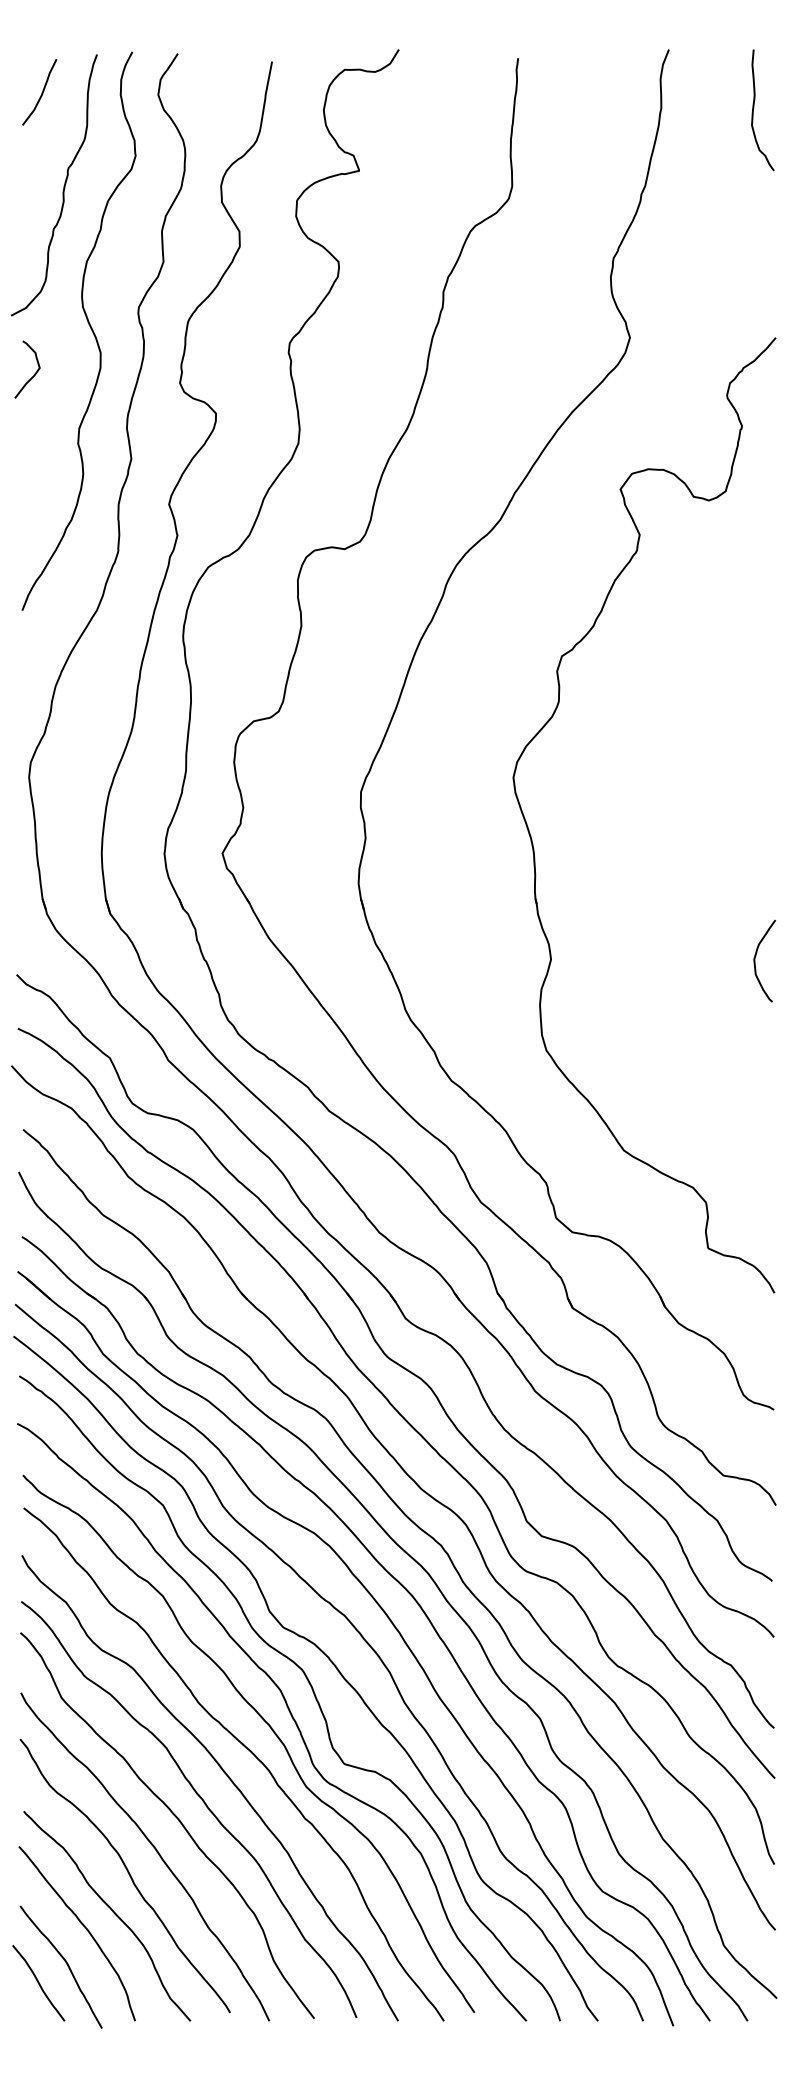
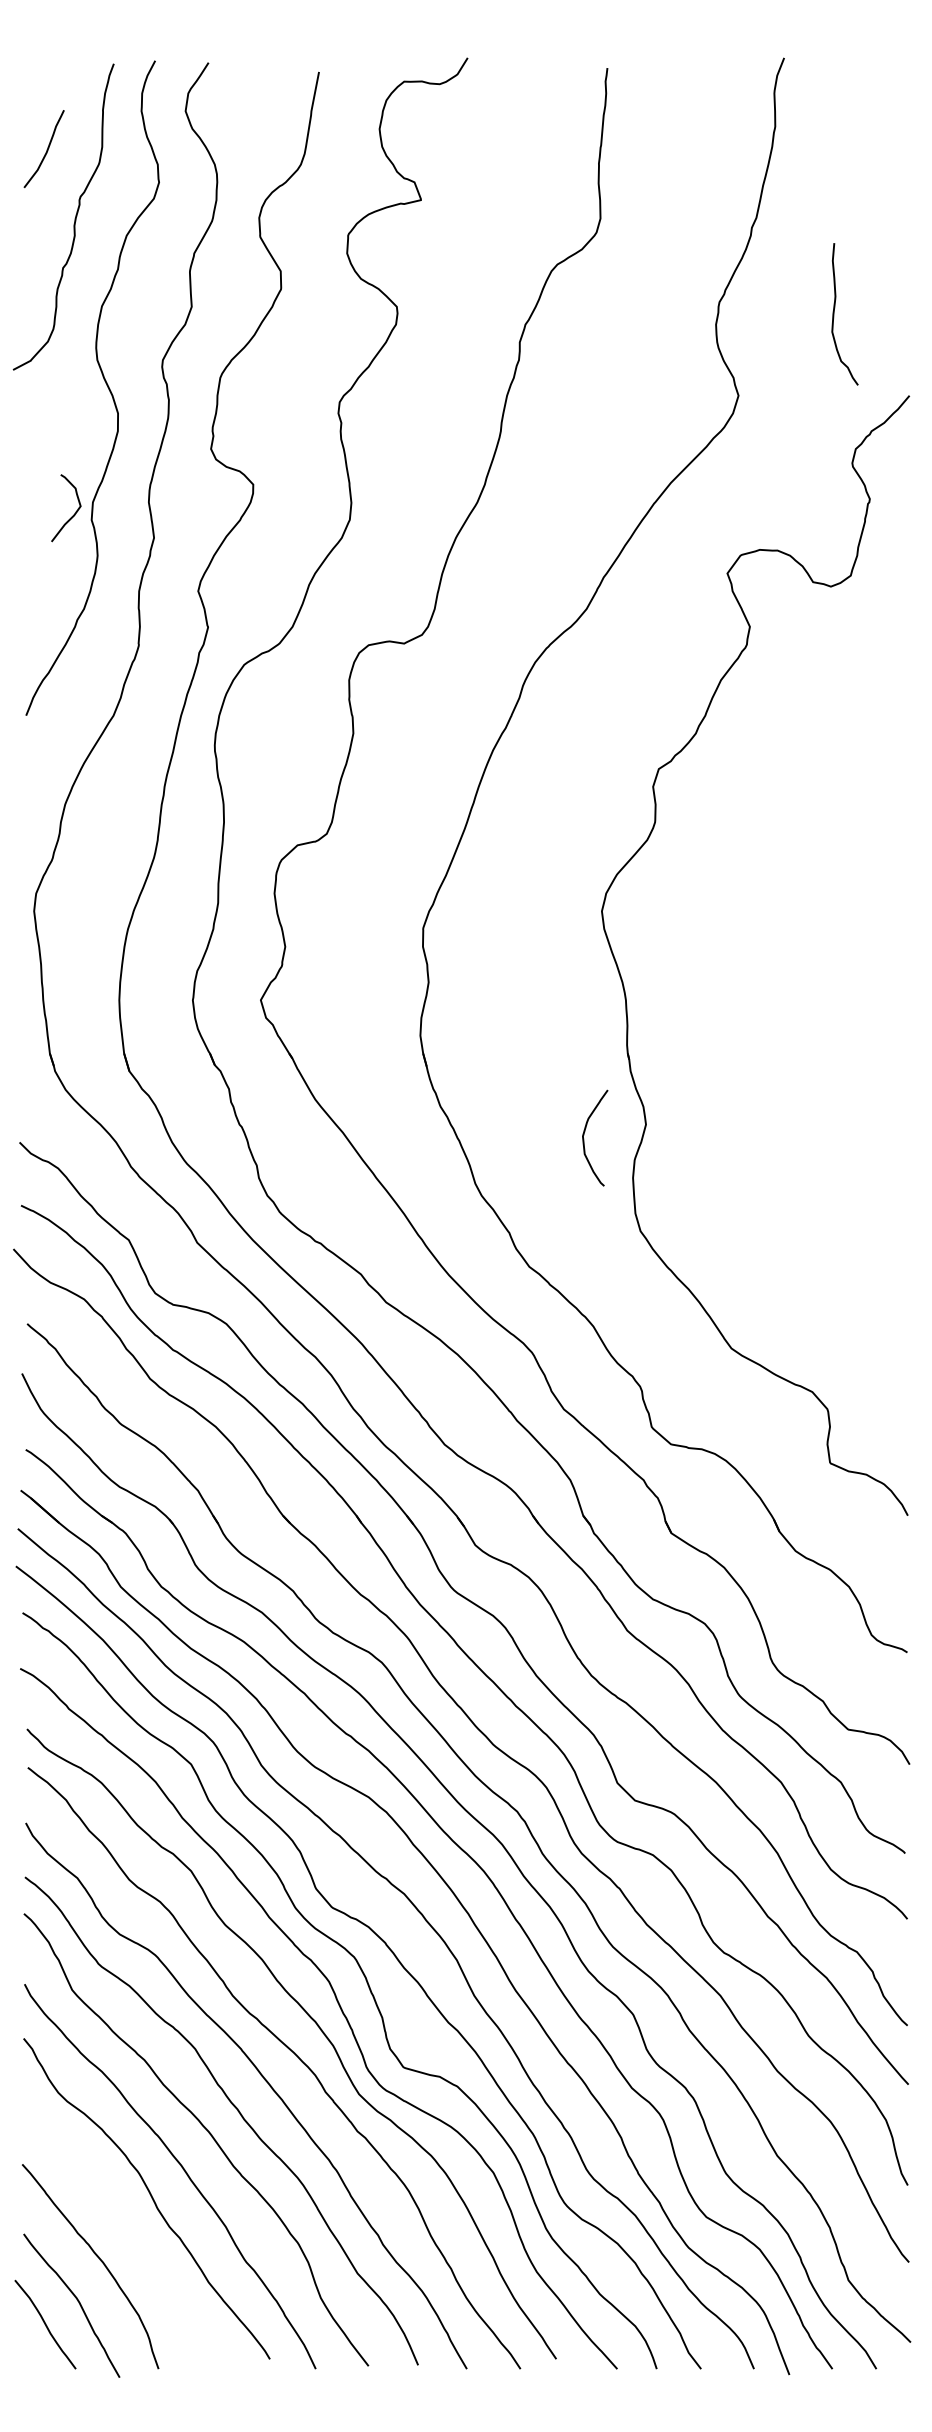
curve: (41, 92) -> (46, 149), moved
curve: (754, 108) -> (835, 312), moved
curve: (34, 373) -> (74, 512), moved
curve: (756, 956) -> (585, 1132), moved
curve: (112, 1912) -> (131, 2241), removed

